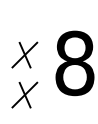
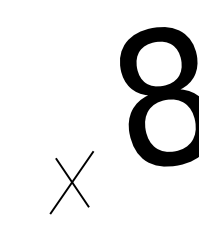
part: (24, 54) -> (55, 97), removed

